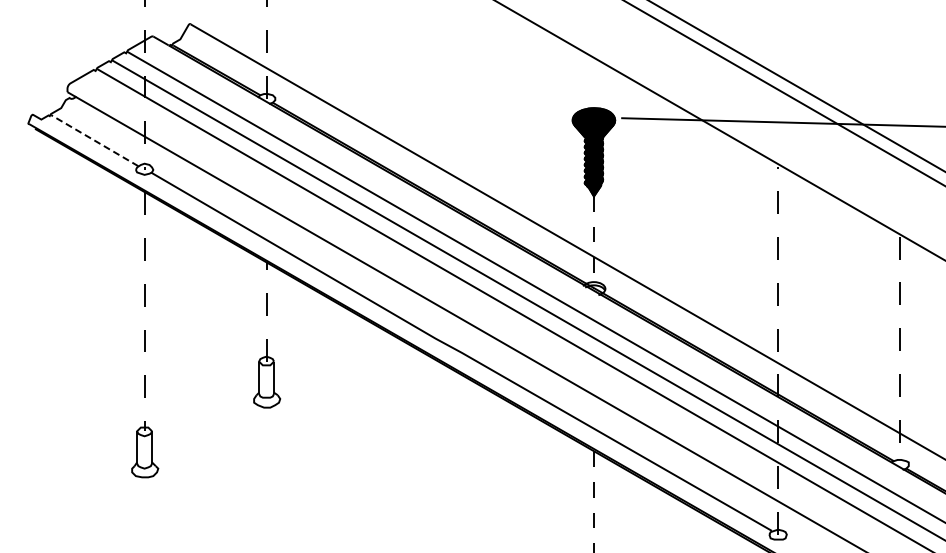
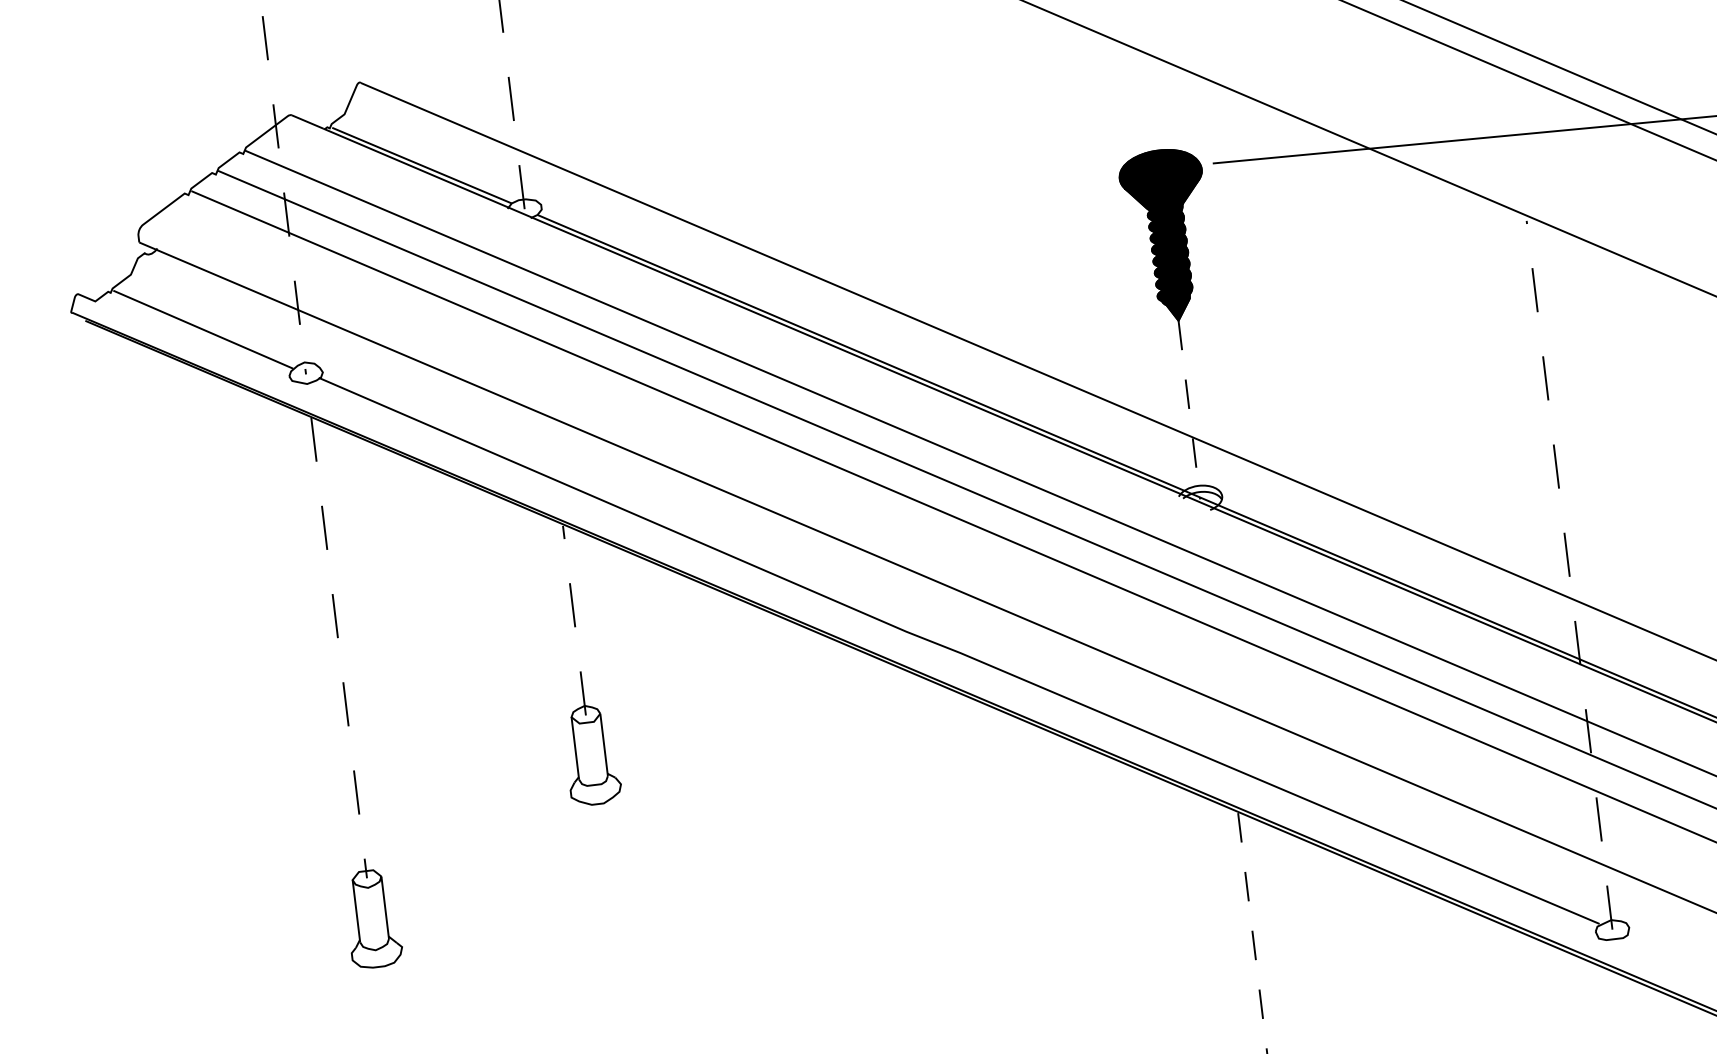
line: (94, 140) -> (202, 329), dashed -> solid

